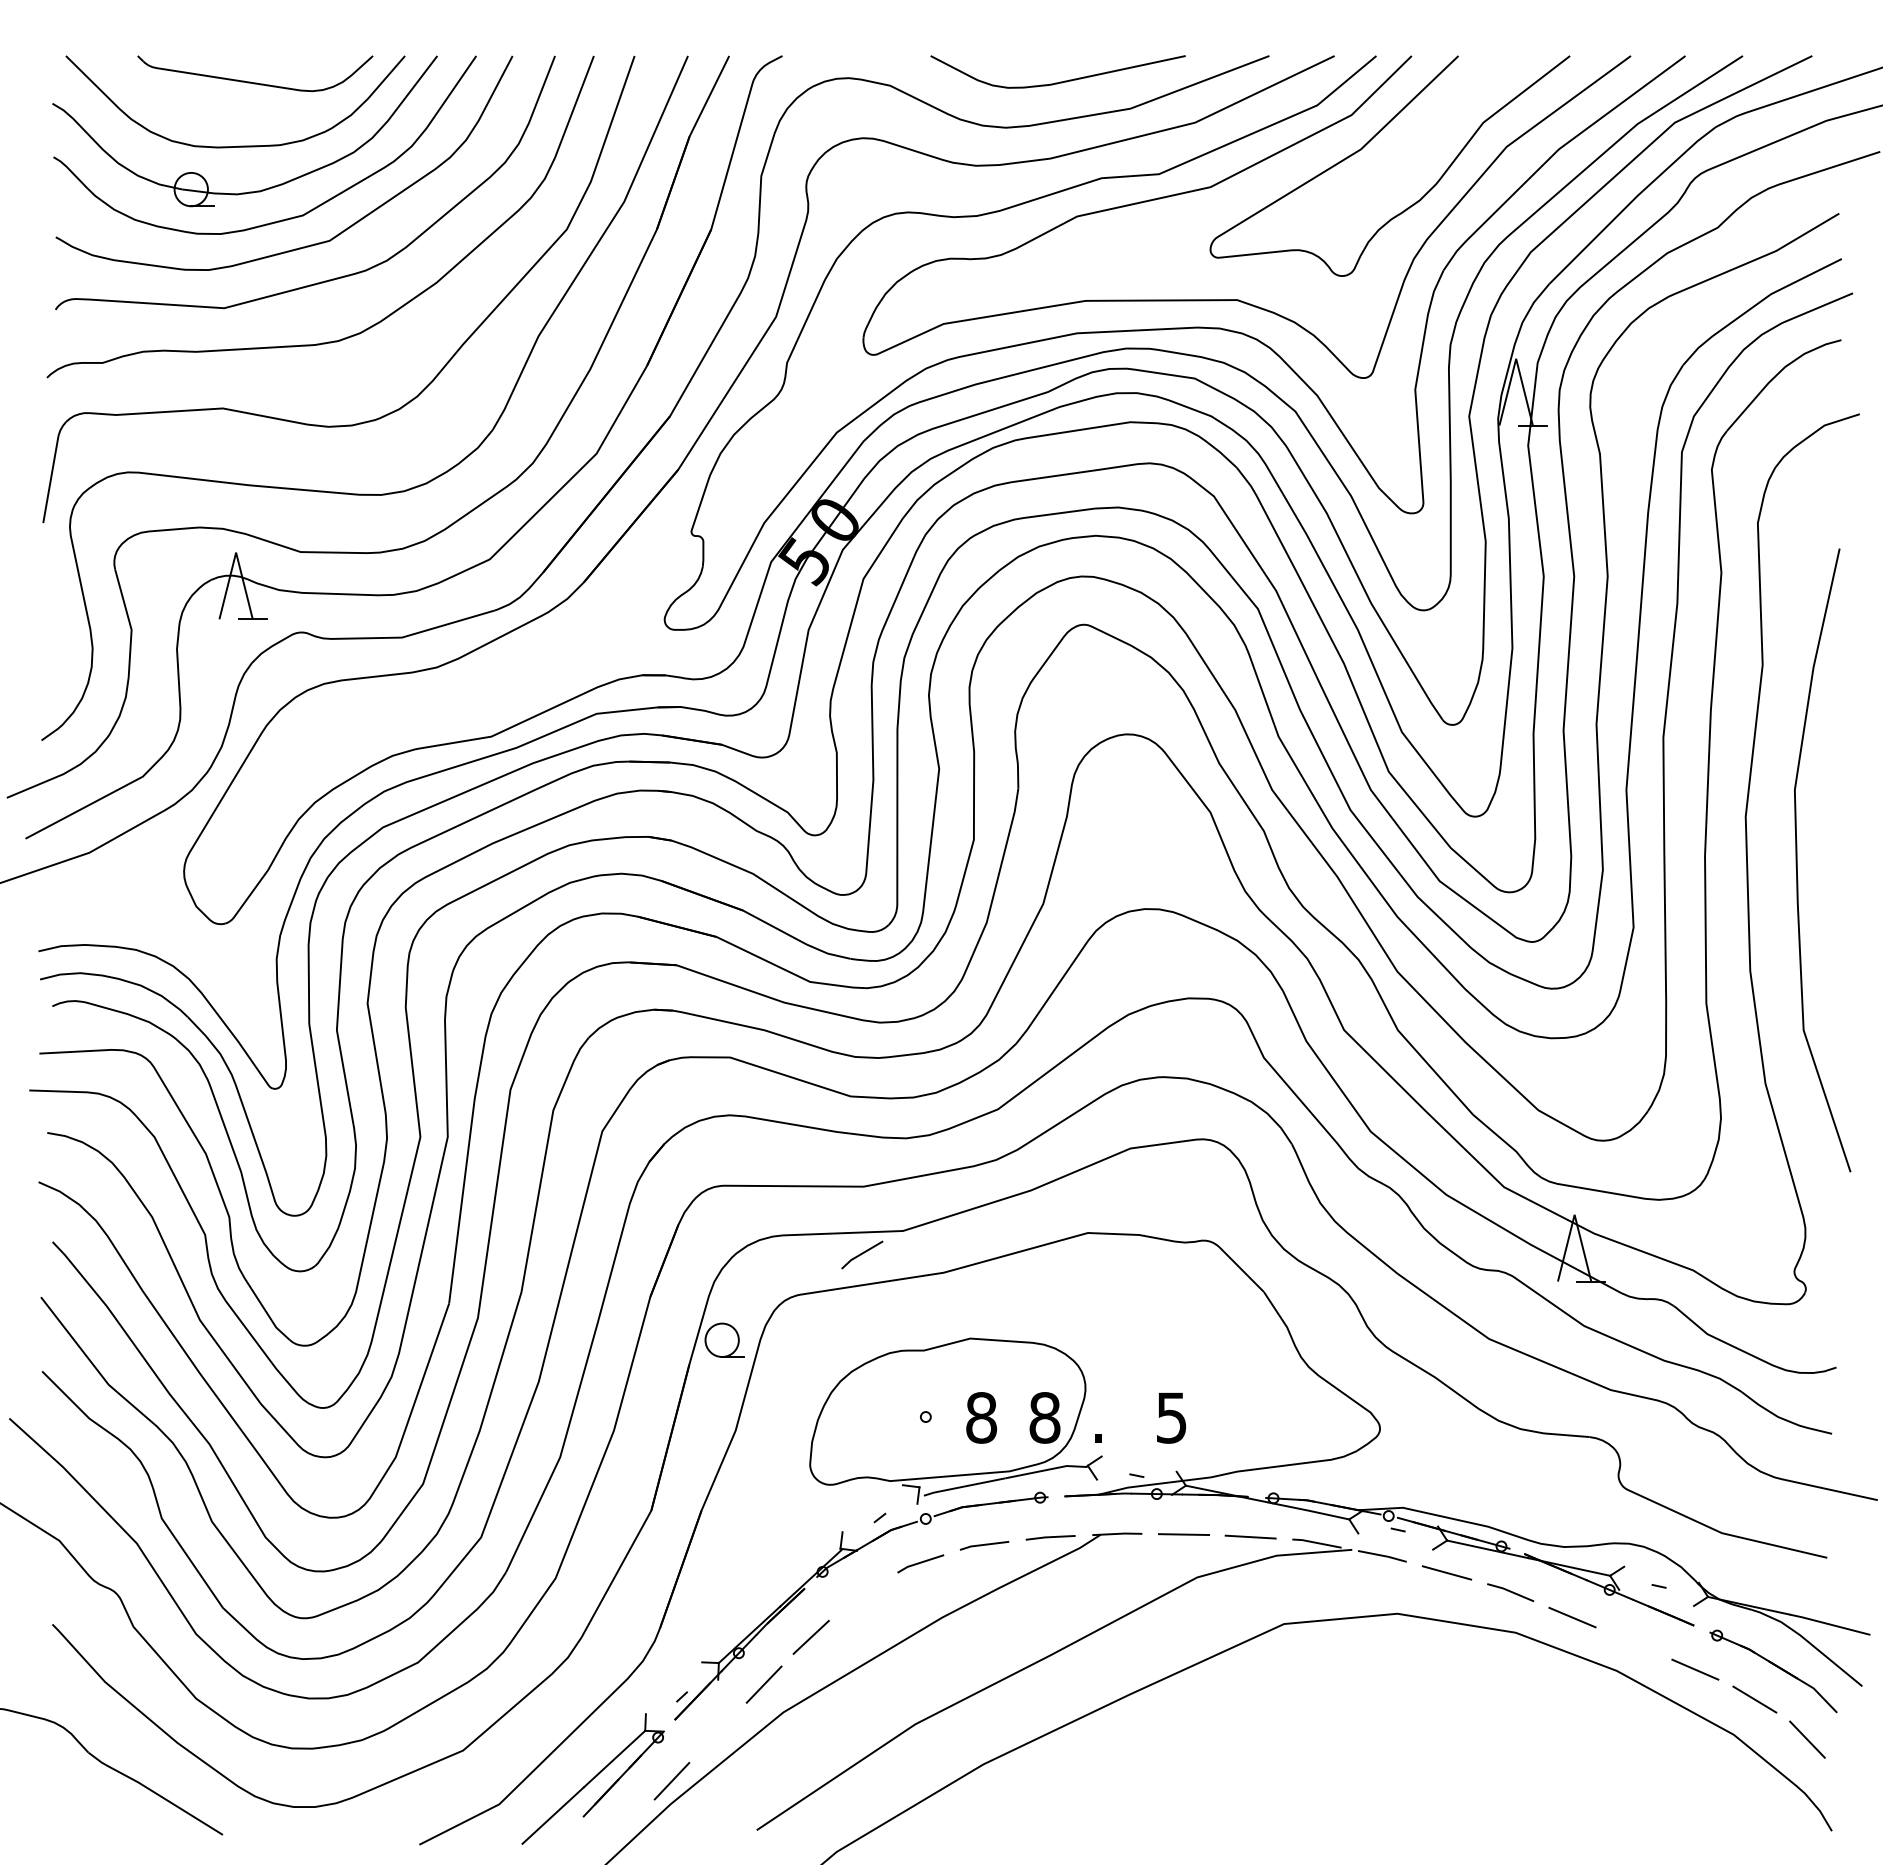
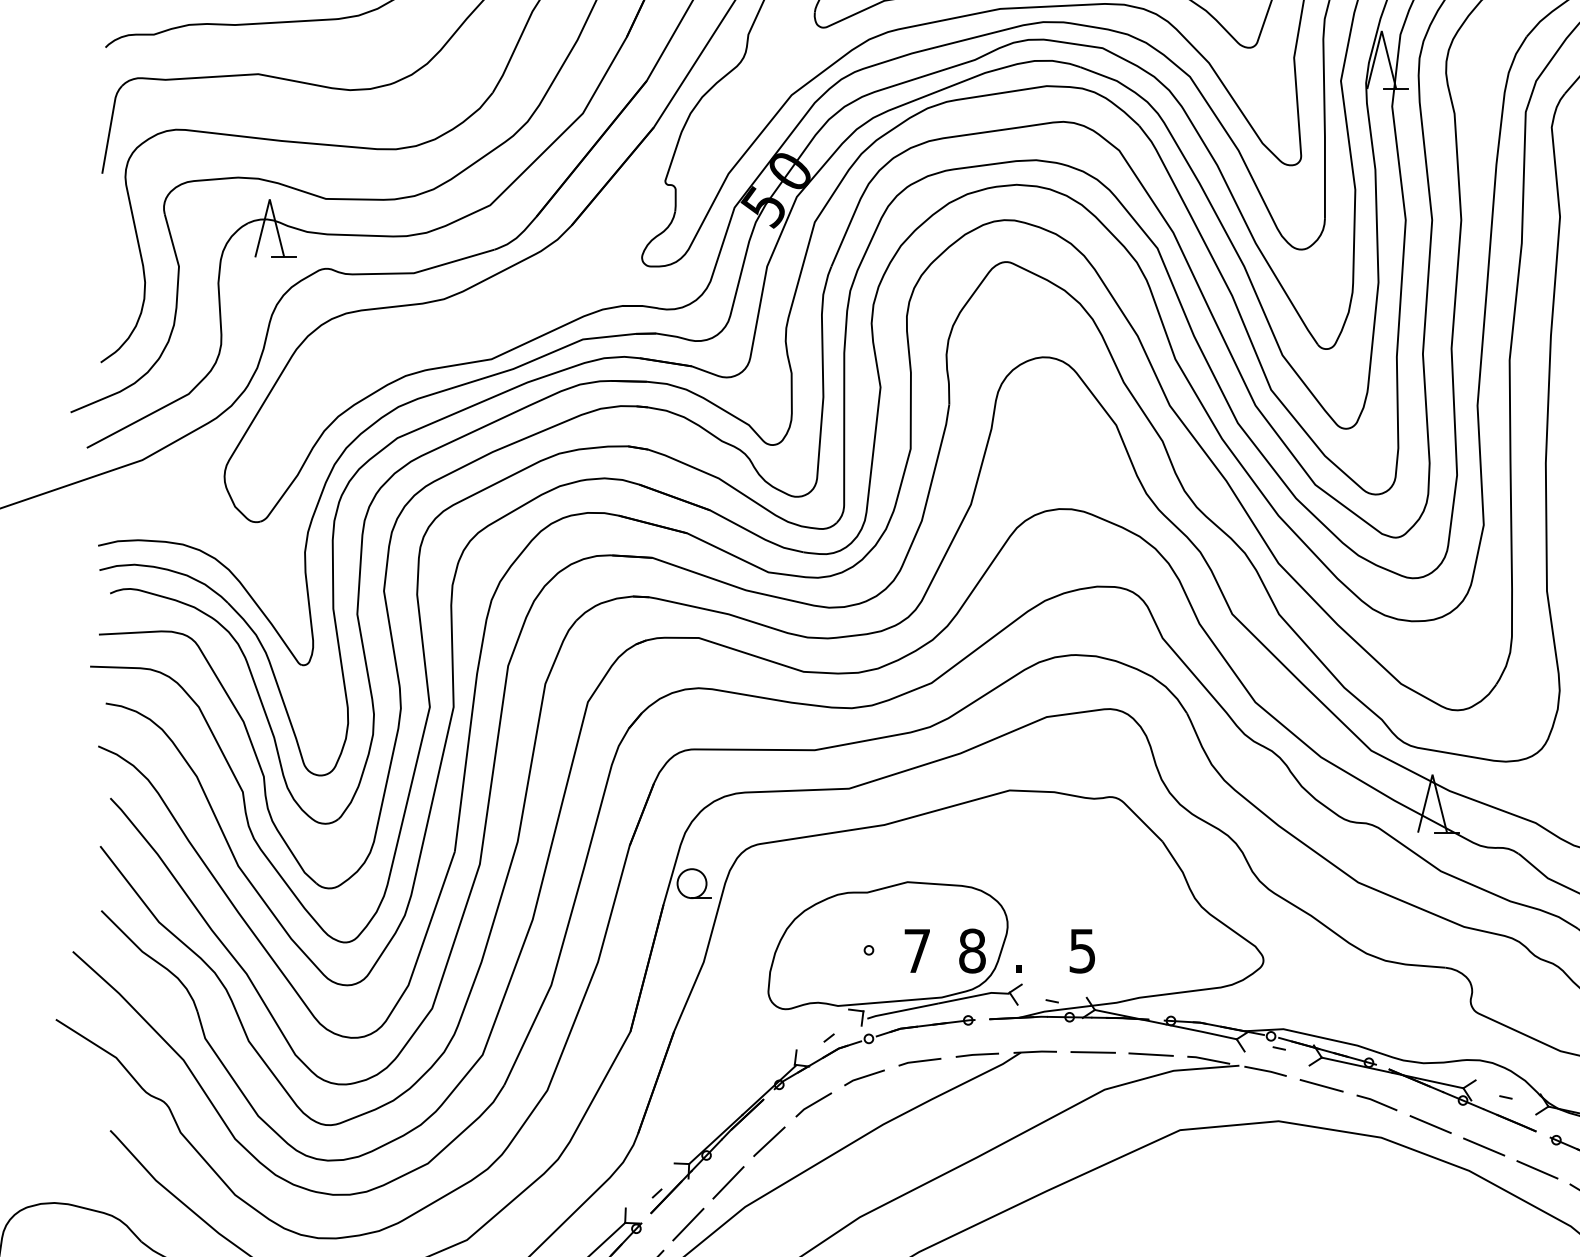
line: (862, 1254) -> (813, 1104), moved
text: (981, 1417) -> (917, 950), 8 -> 7
line: (1633, 1643) -> (1483, 1147), added
line: (717, 1732) -> (687, 1224), added

